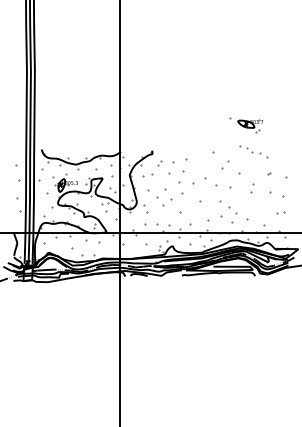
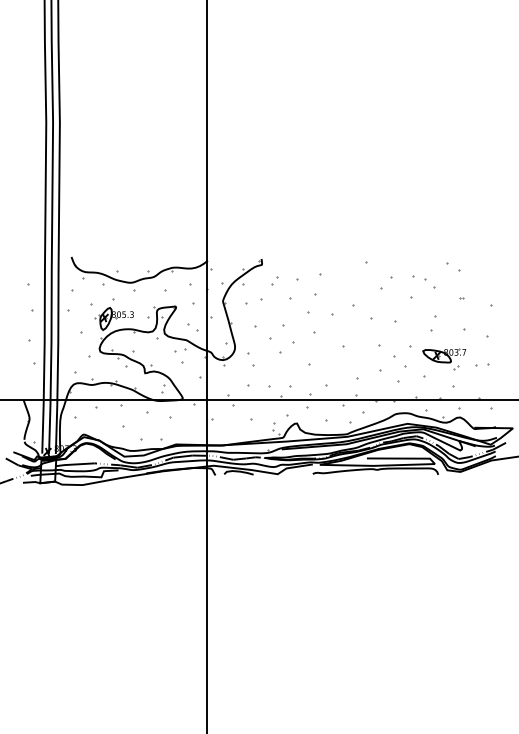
part: (246, 125) -> (437, 358), moved
part: (246, 149) -> (423, 282), moved

